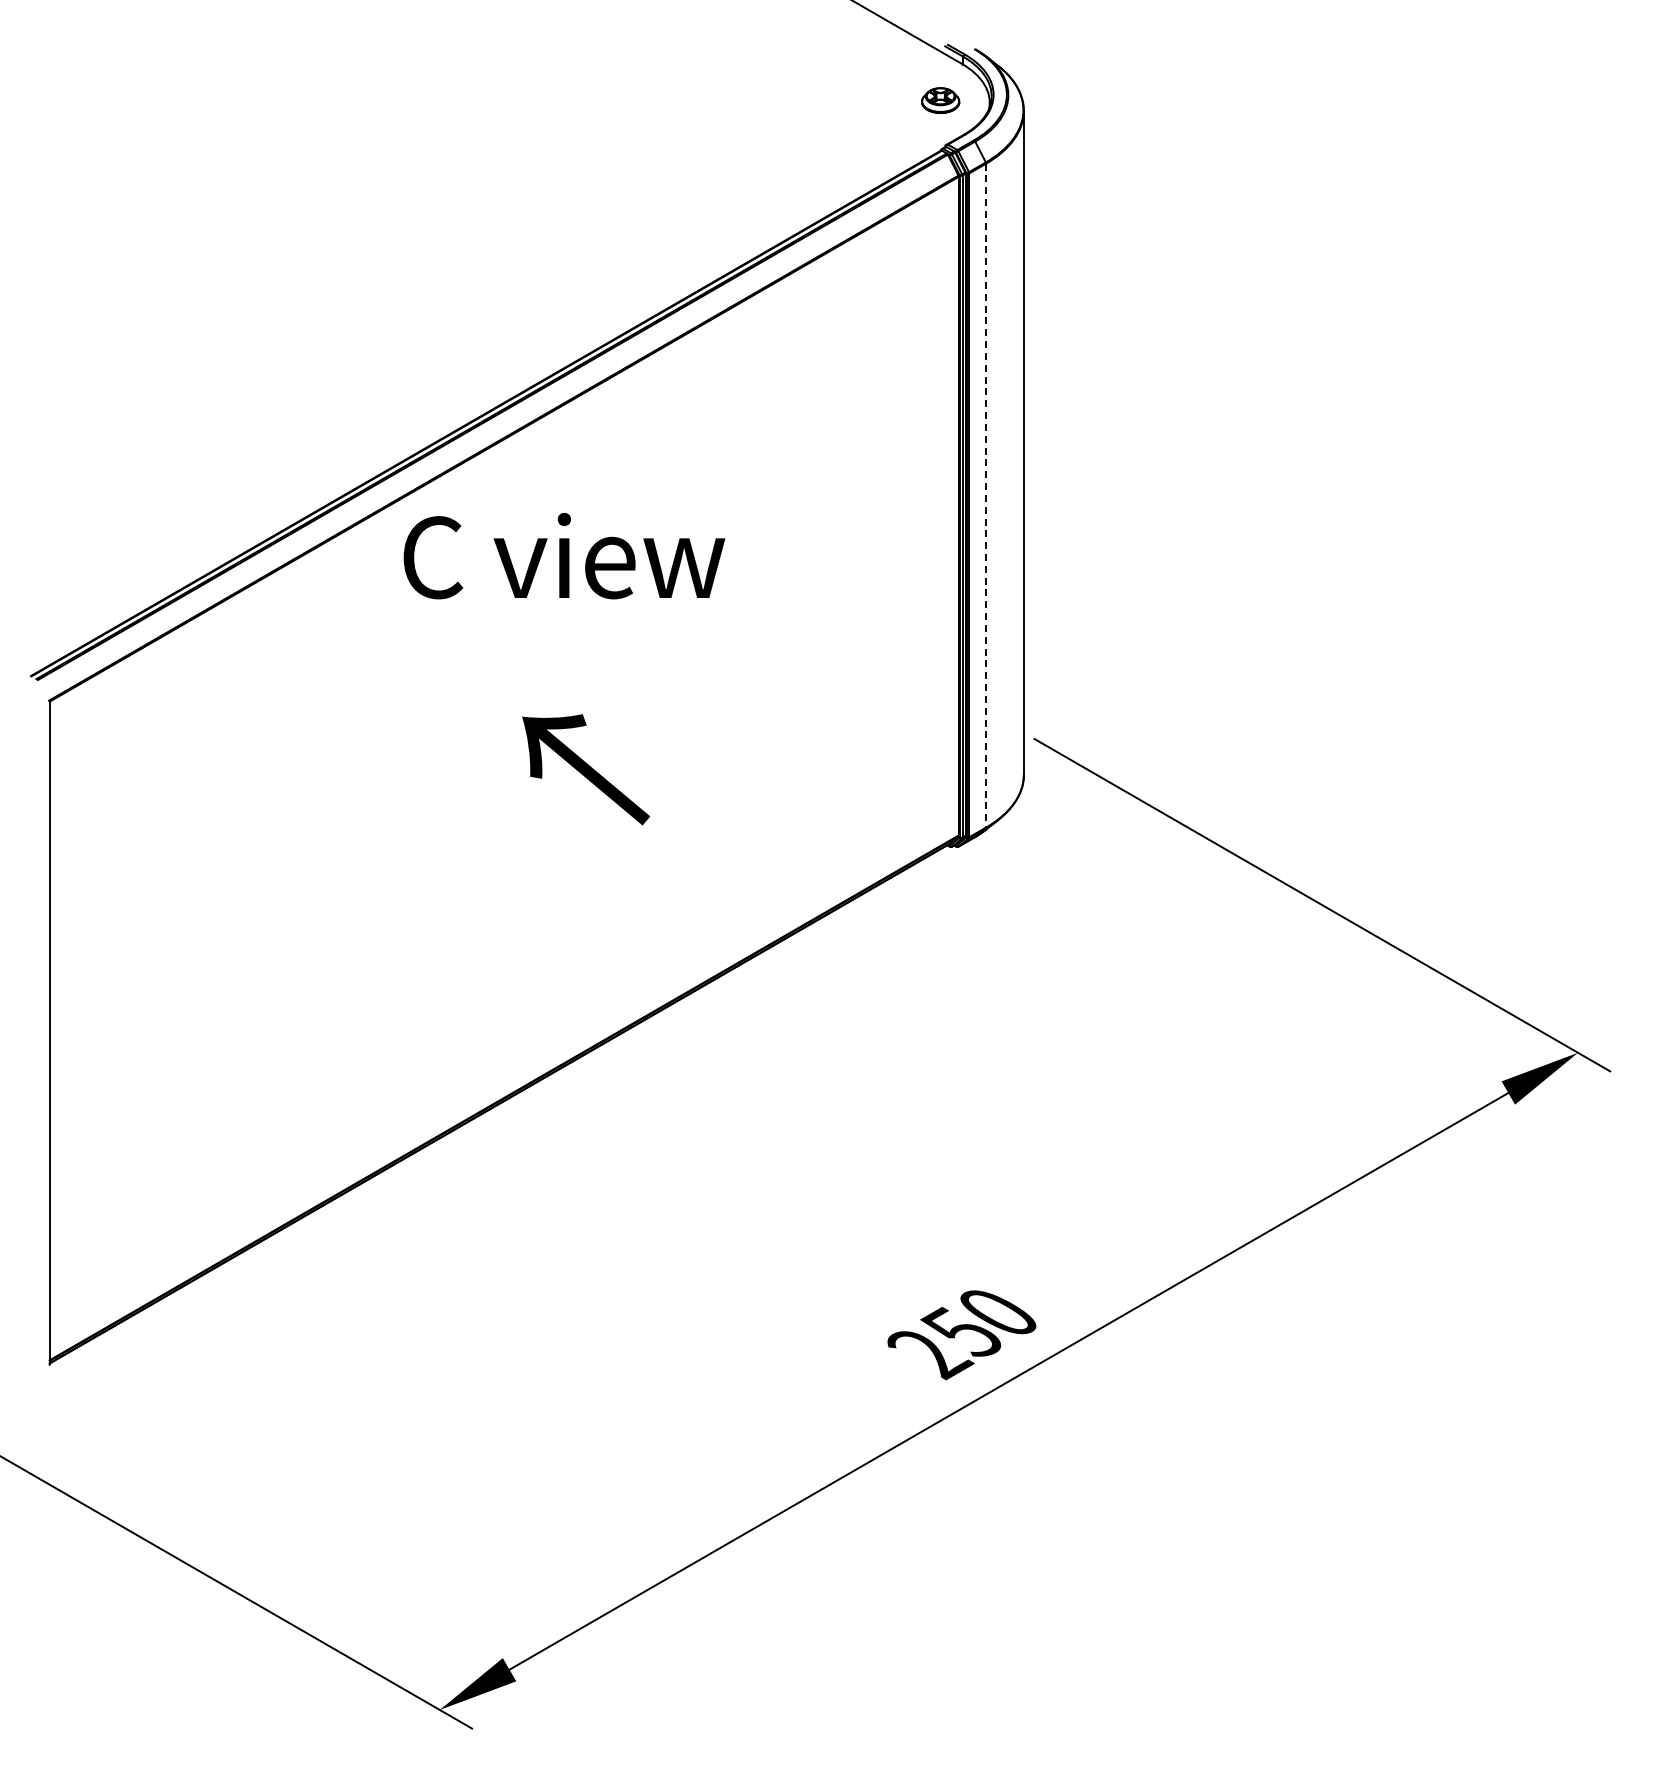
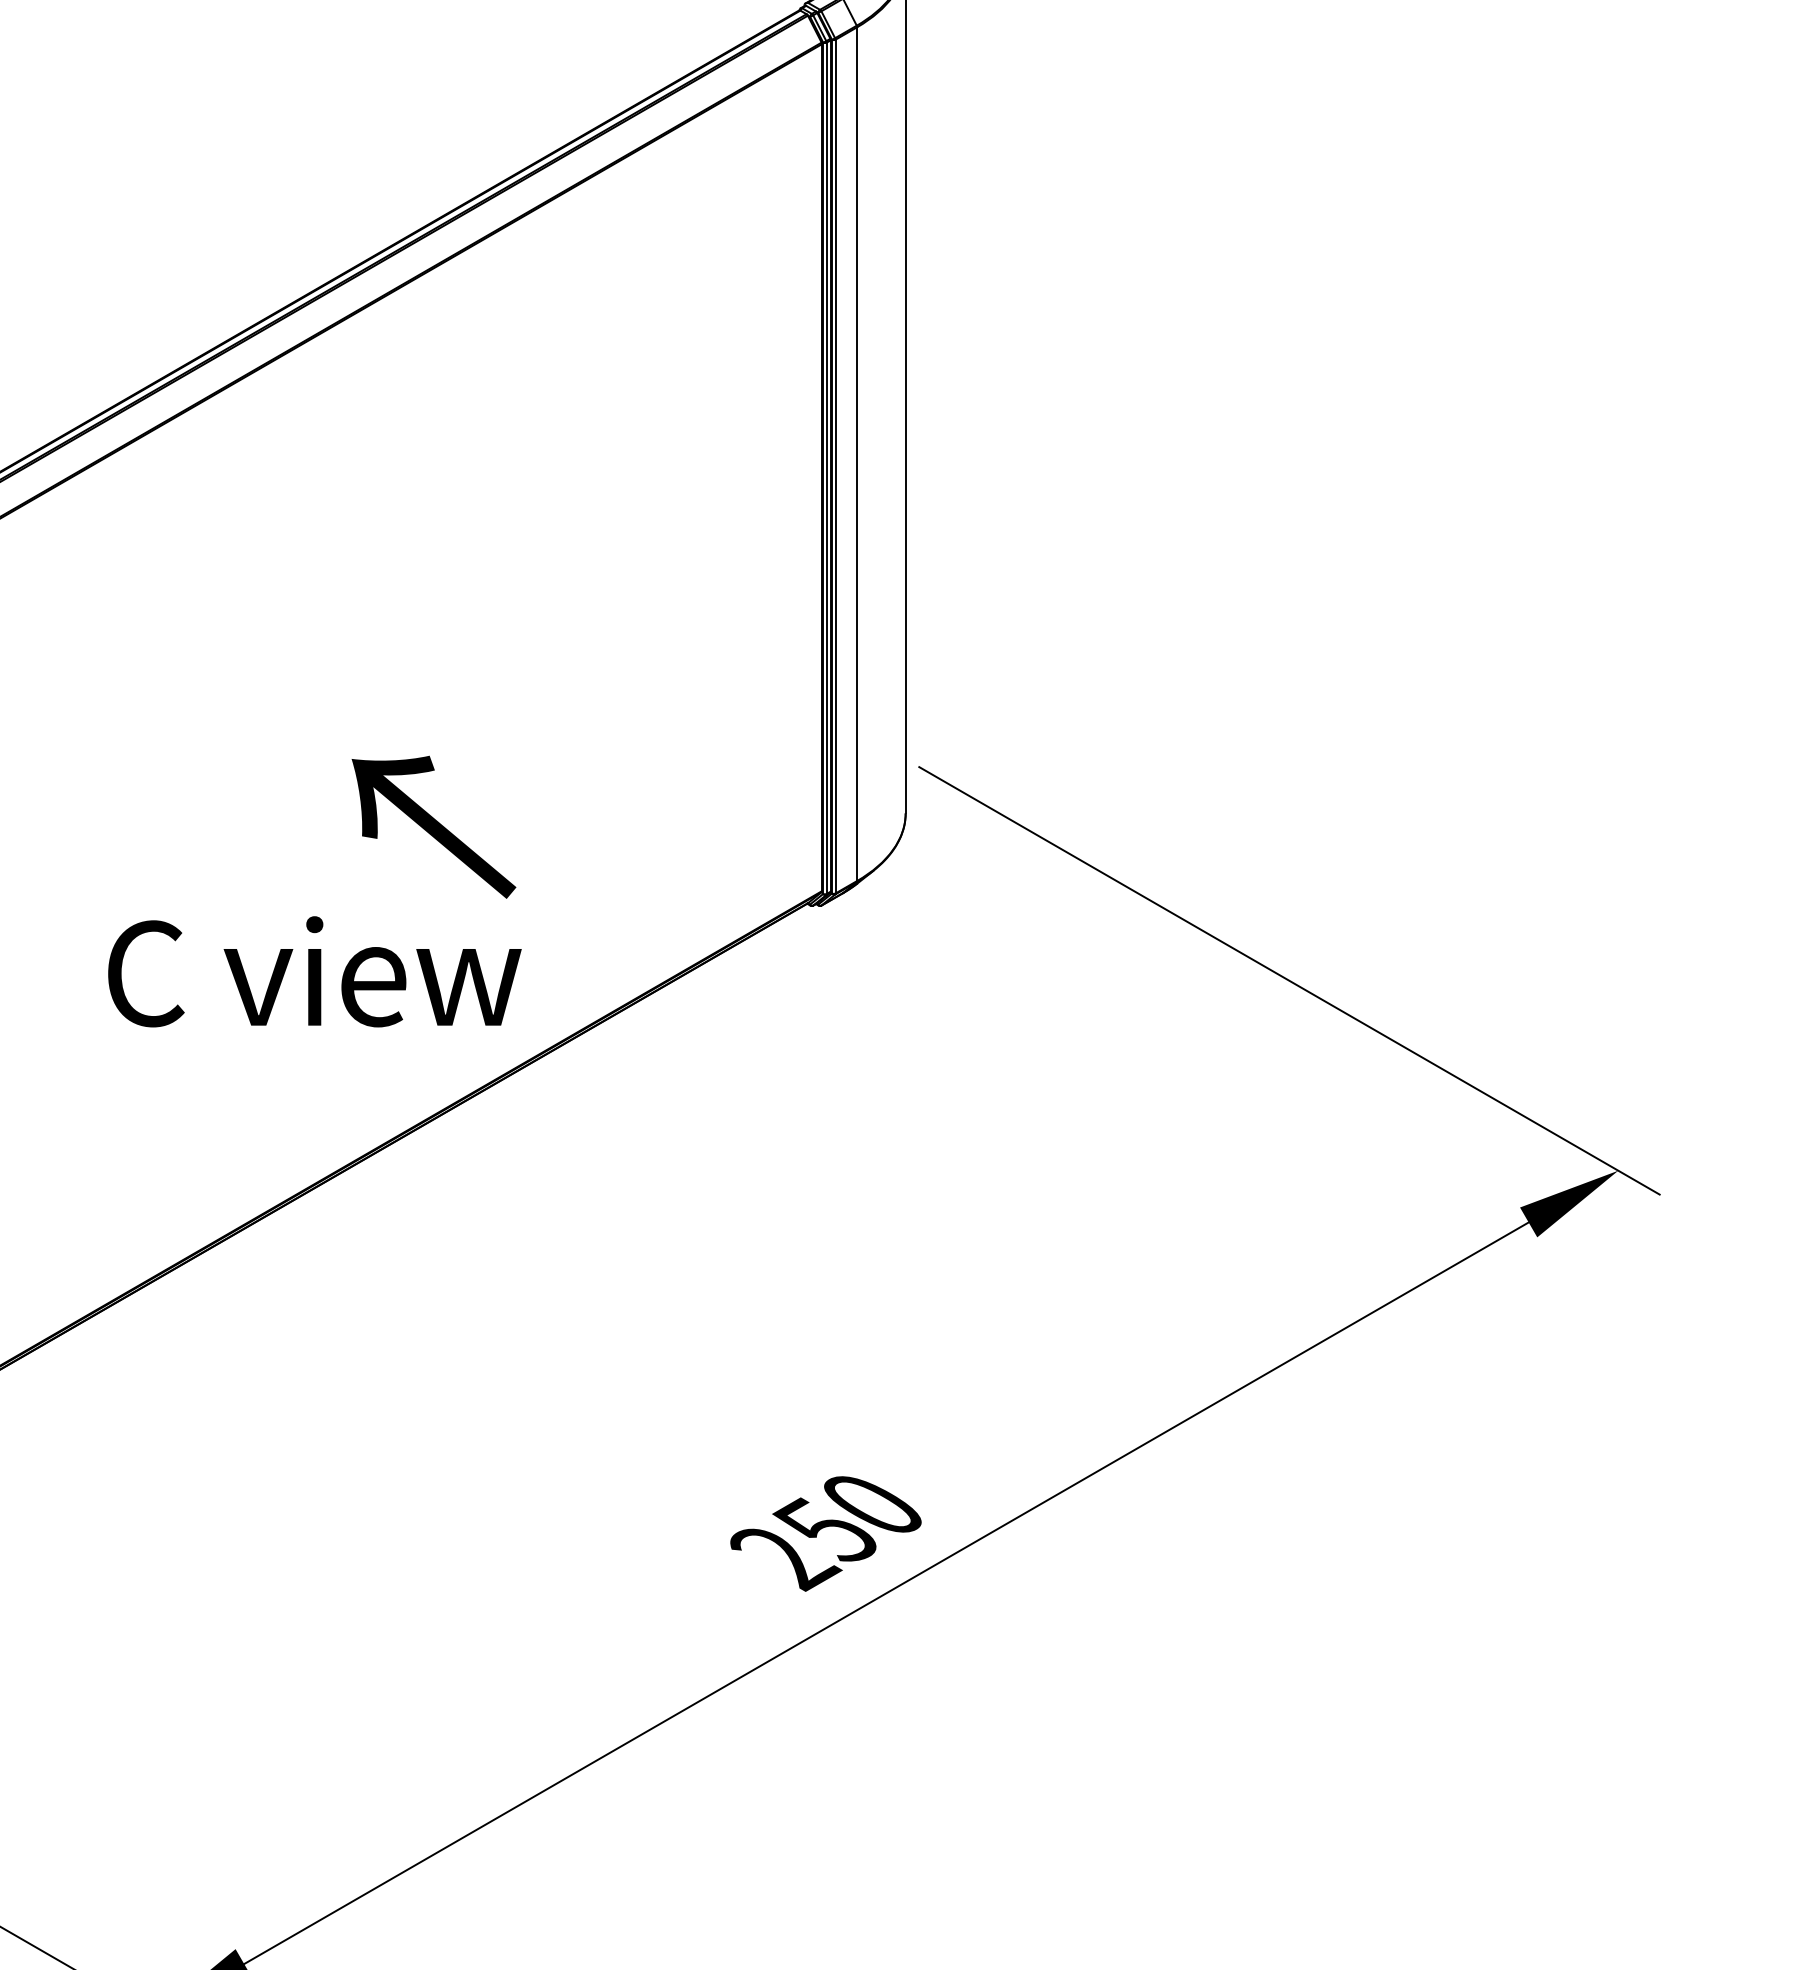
line: (986, 495) -> (857, 454), dashed -> solid
text: (564, 556) -> (314, 972), moved
text: (585, 769) -> (433, 826), moved

